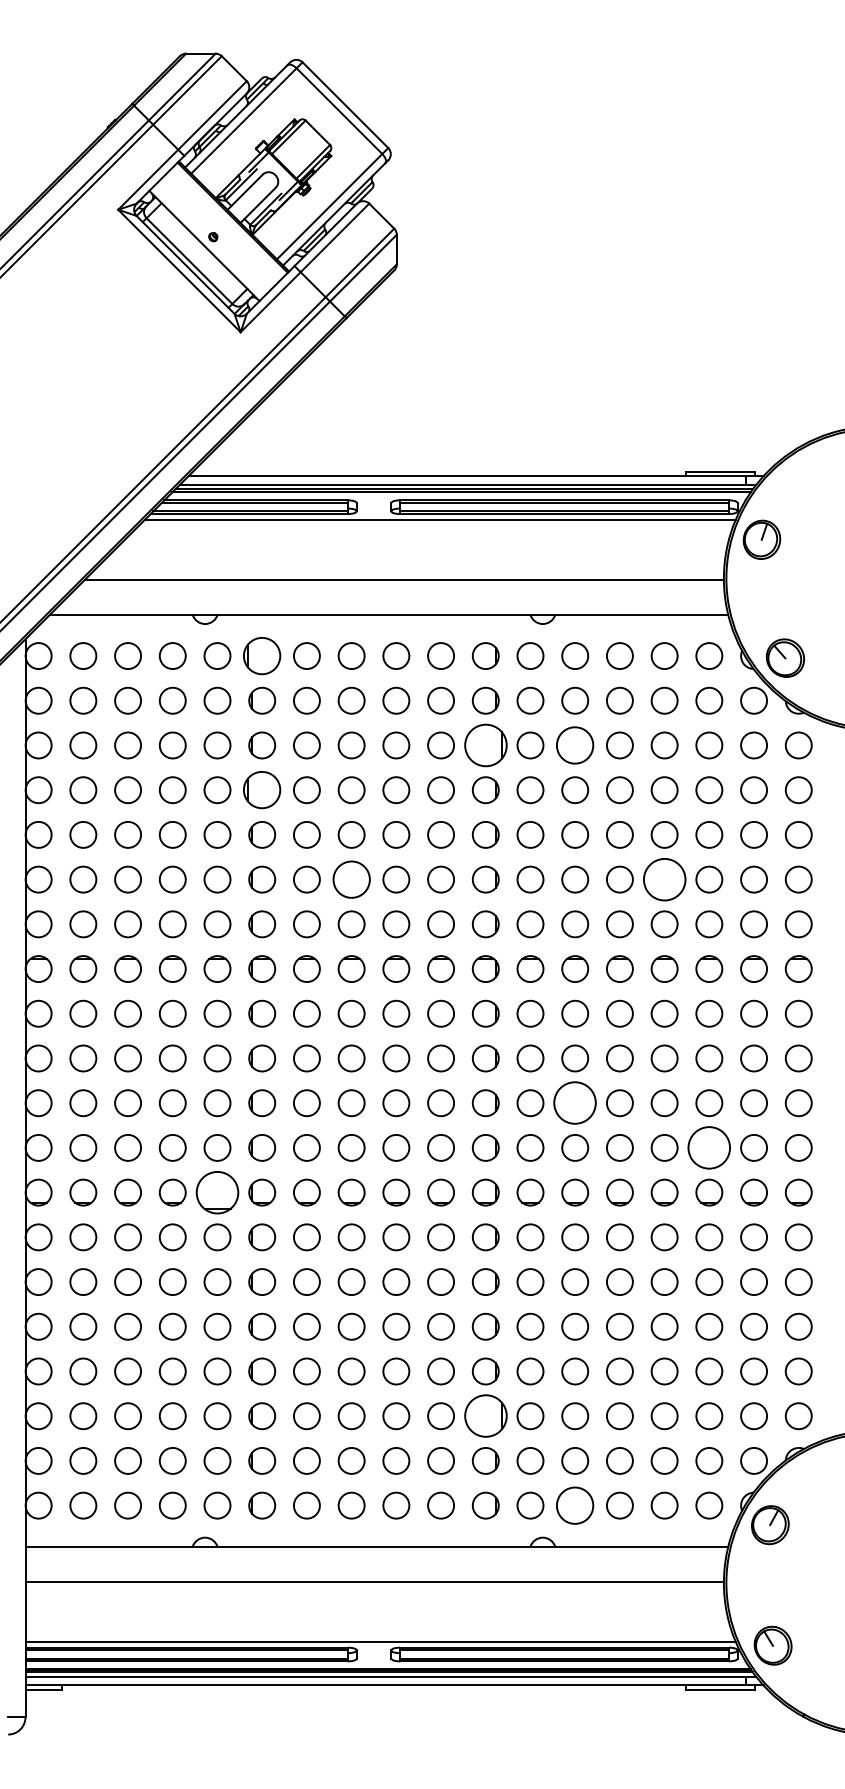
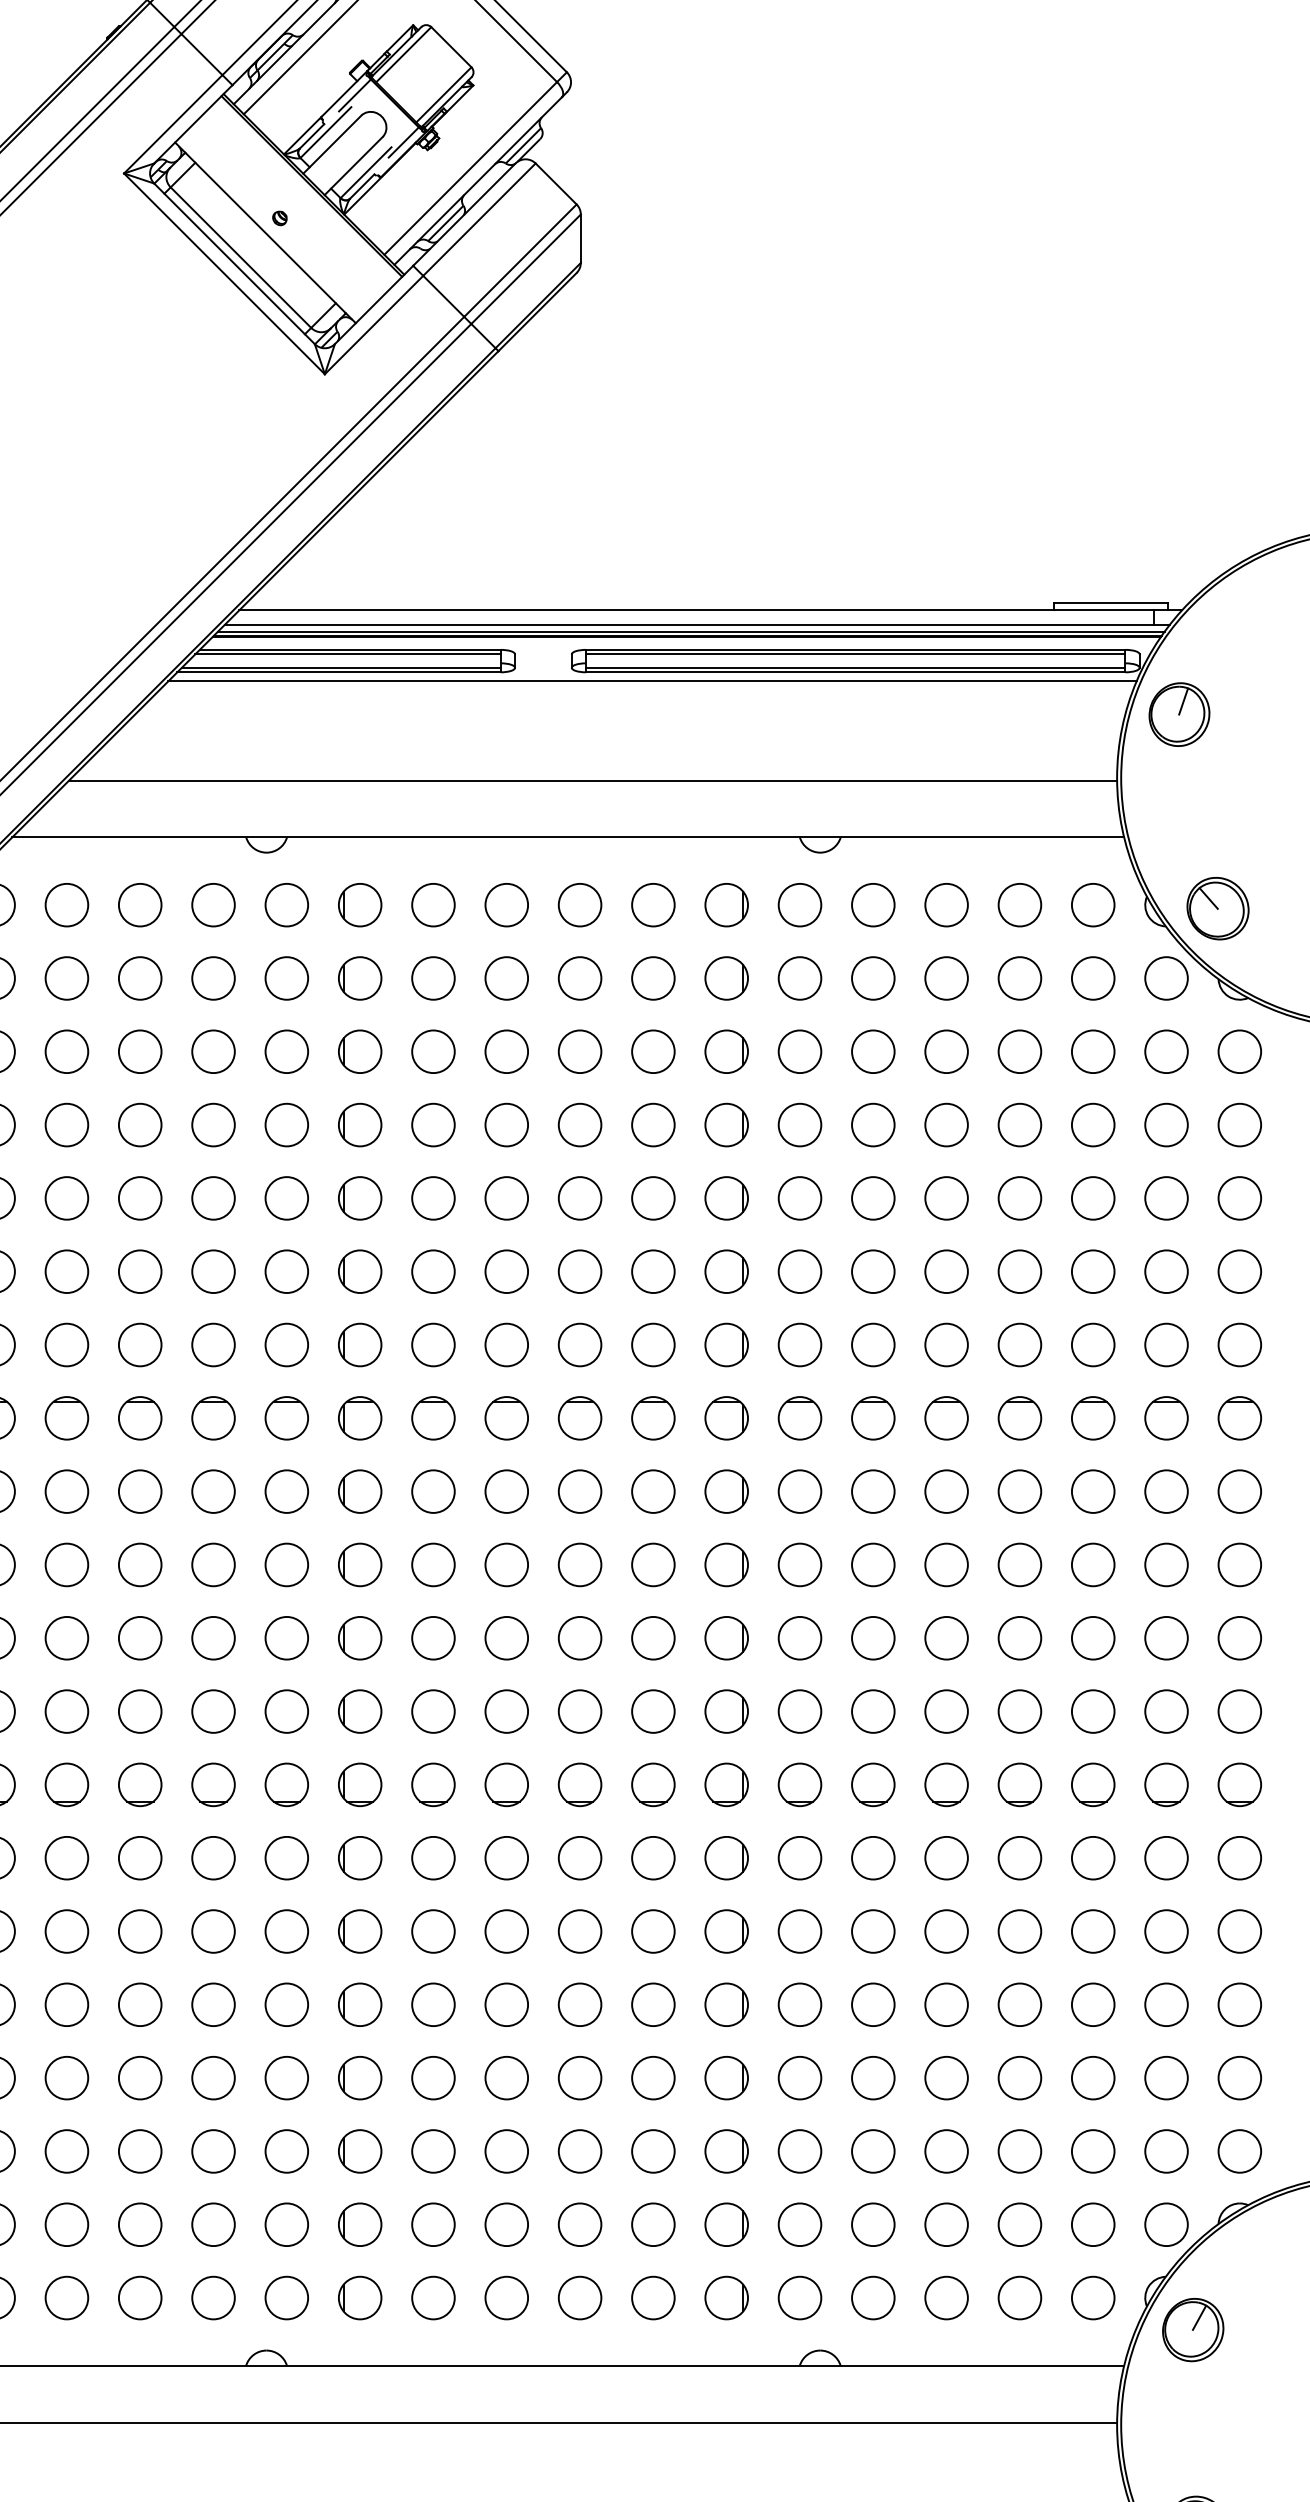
part: (262, 655) -> (360, 904), size x0.71
part: (485, 745) -> (726, 1051), size x0.62
circle: (575, 745) -> (873, 1051), size x0.71
part: (262, 790) -> (360, 1125), size x0.71
circle: (351, 879) -> (506, 1271), size x0.71
circle: (664, 879) -> (1019, 1271), size x0.62
circle: (575, 1103) -> (873, 1638), size x0.62
circle: (709, 1147) -> (1093, 1710), size x0.62
part: (217, 1192) -> (286, 1784), size x0.62
part: (485, 1416) -> (726, 2151), size x0.62
circle: (575, 1505) -> (873, 2297), size x0.71

